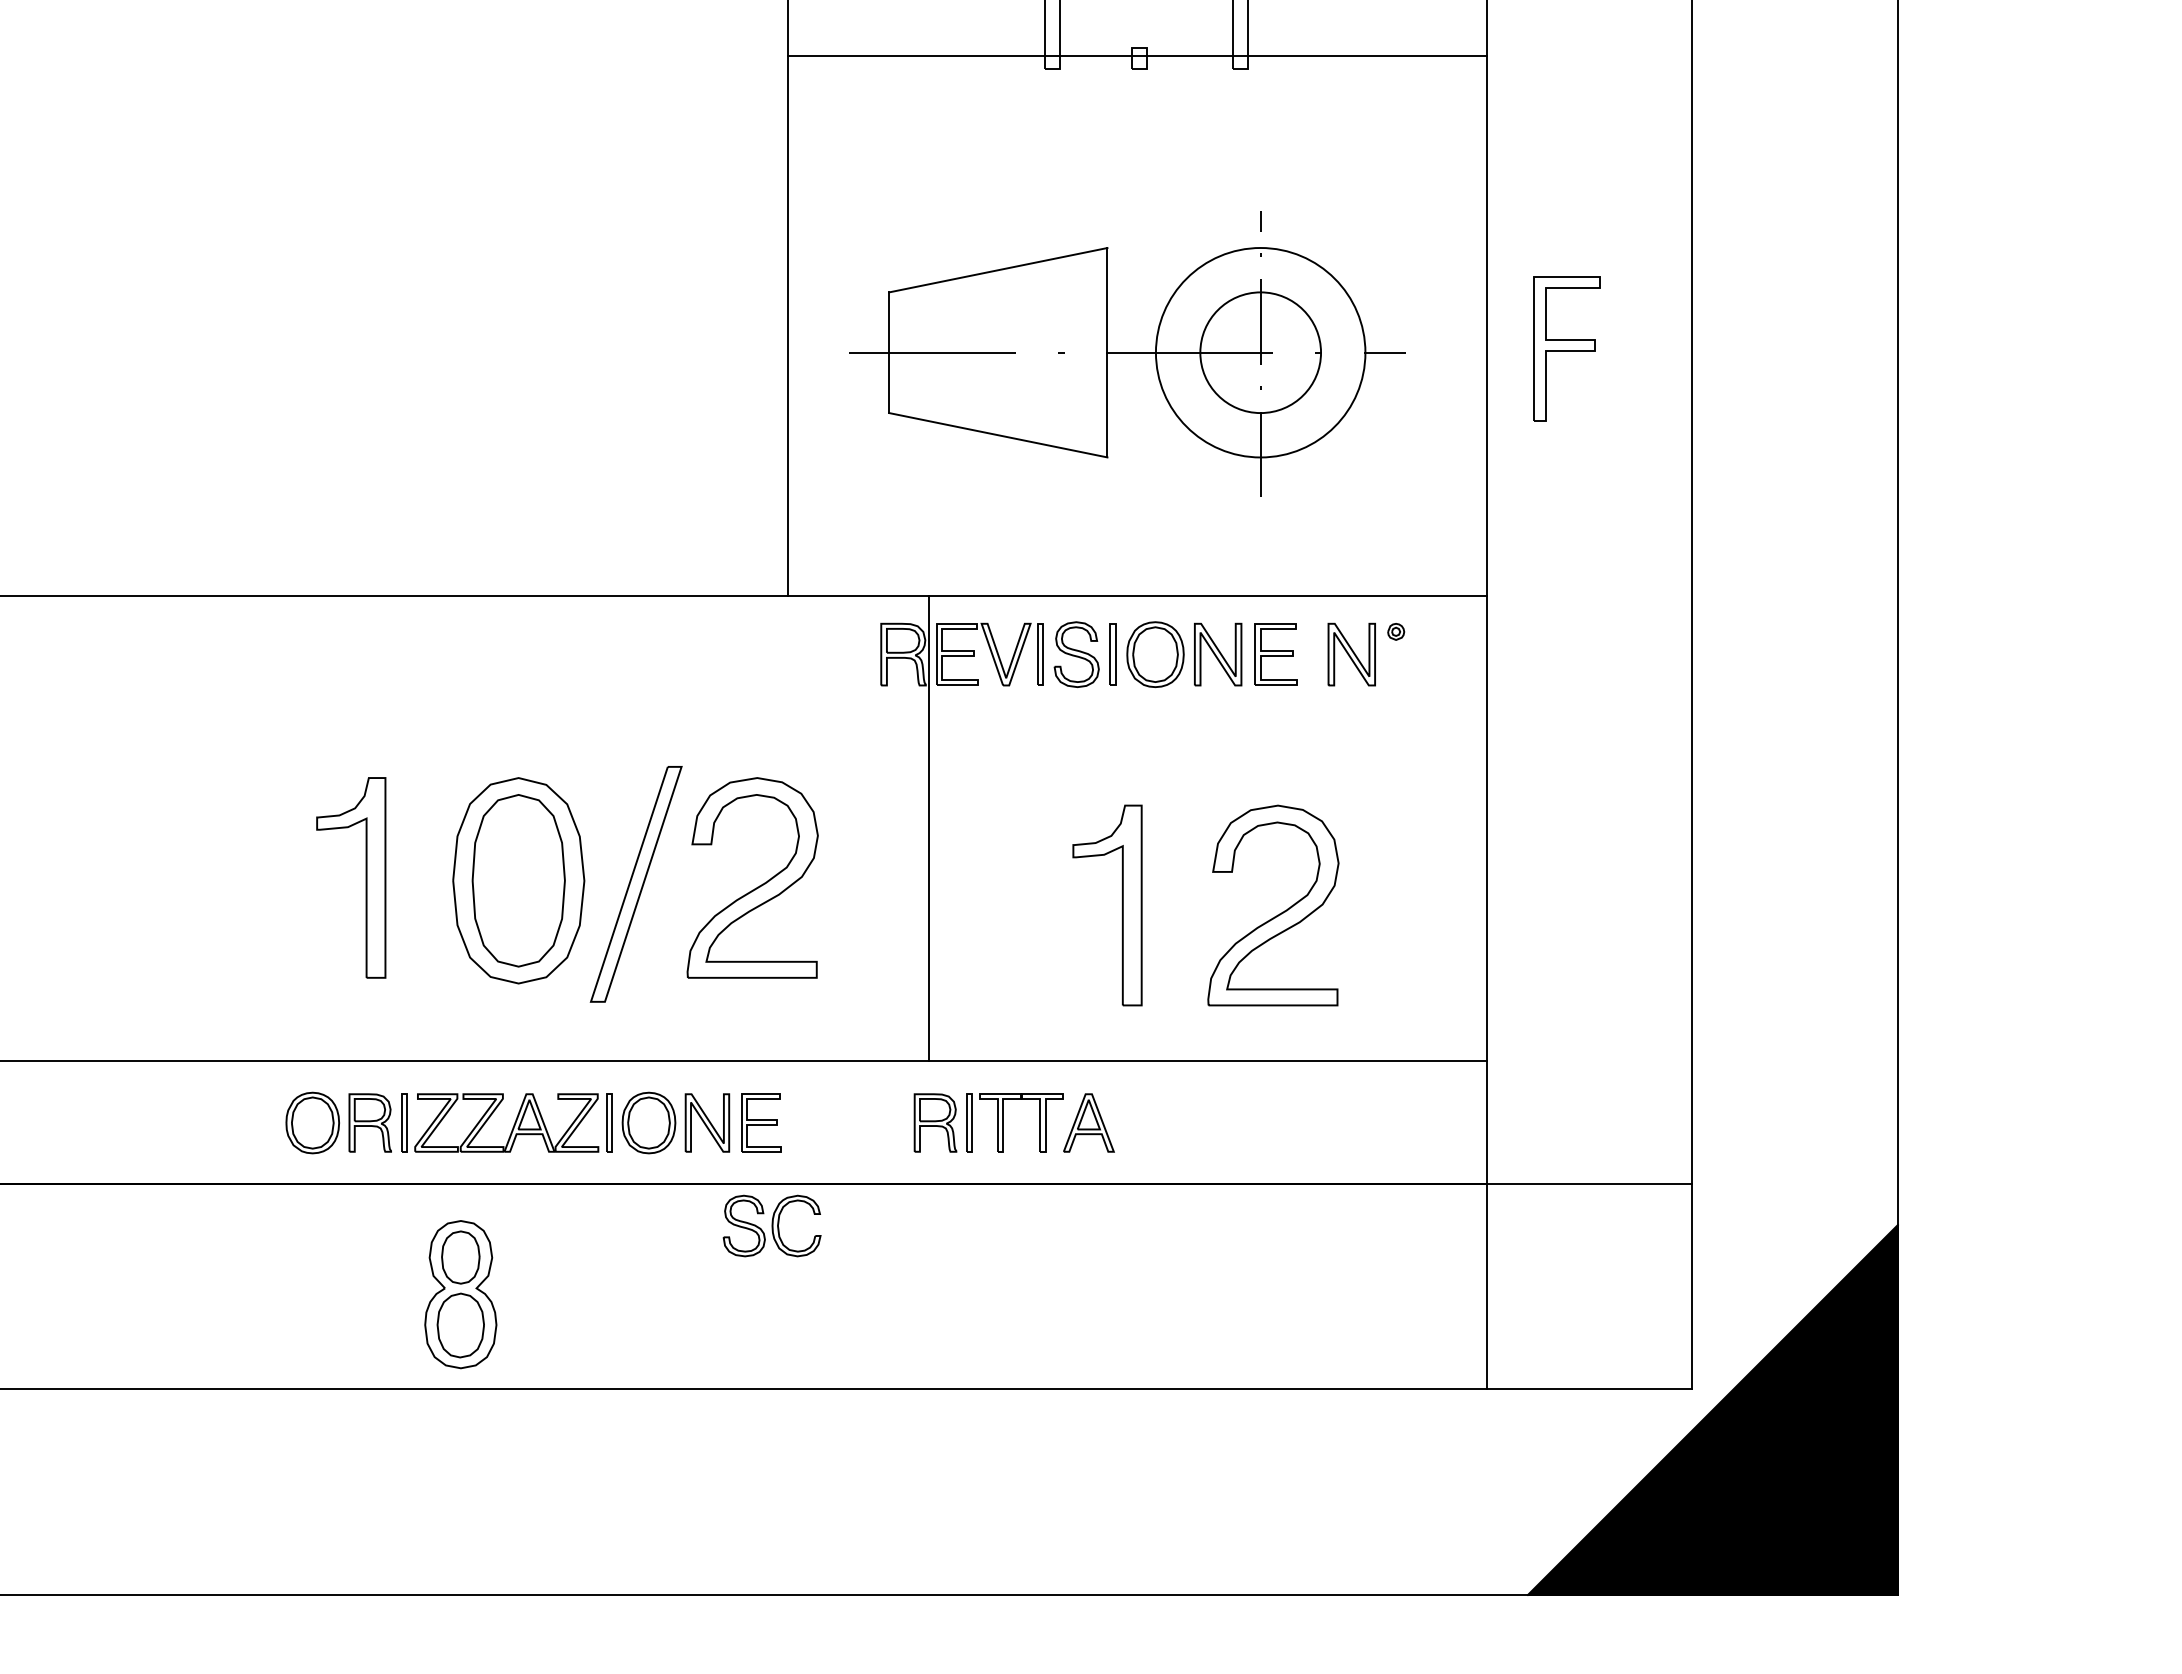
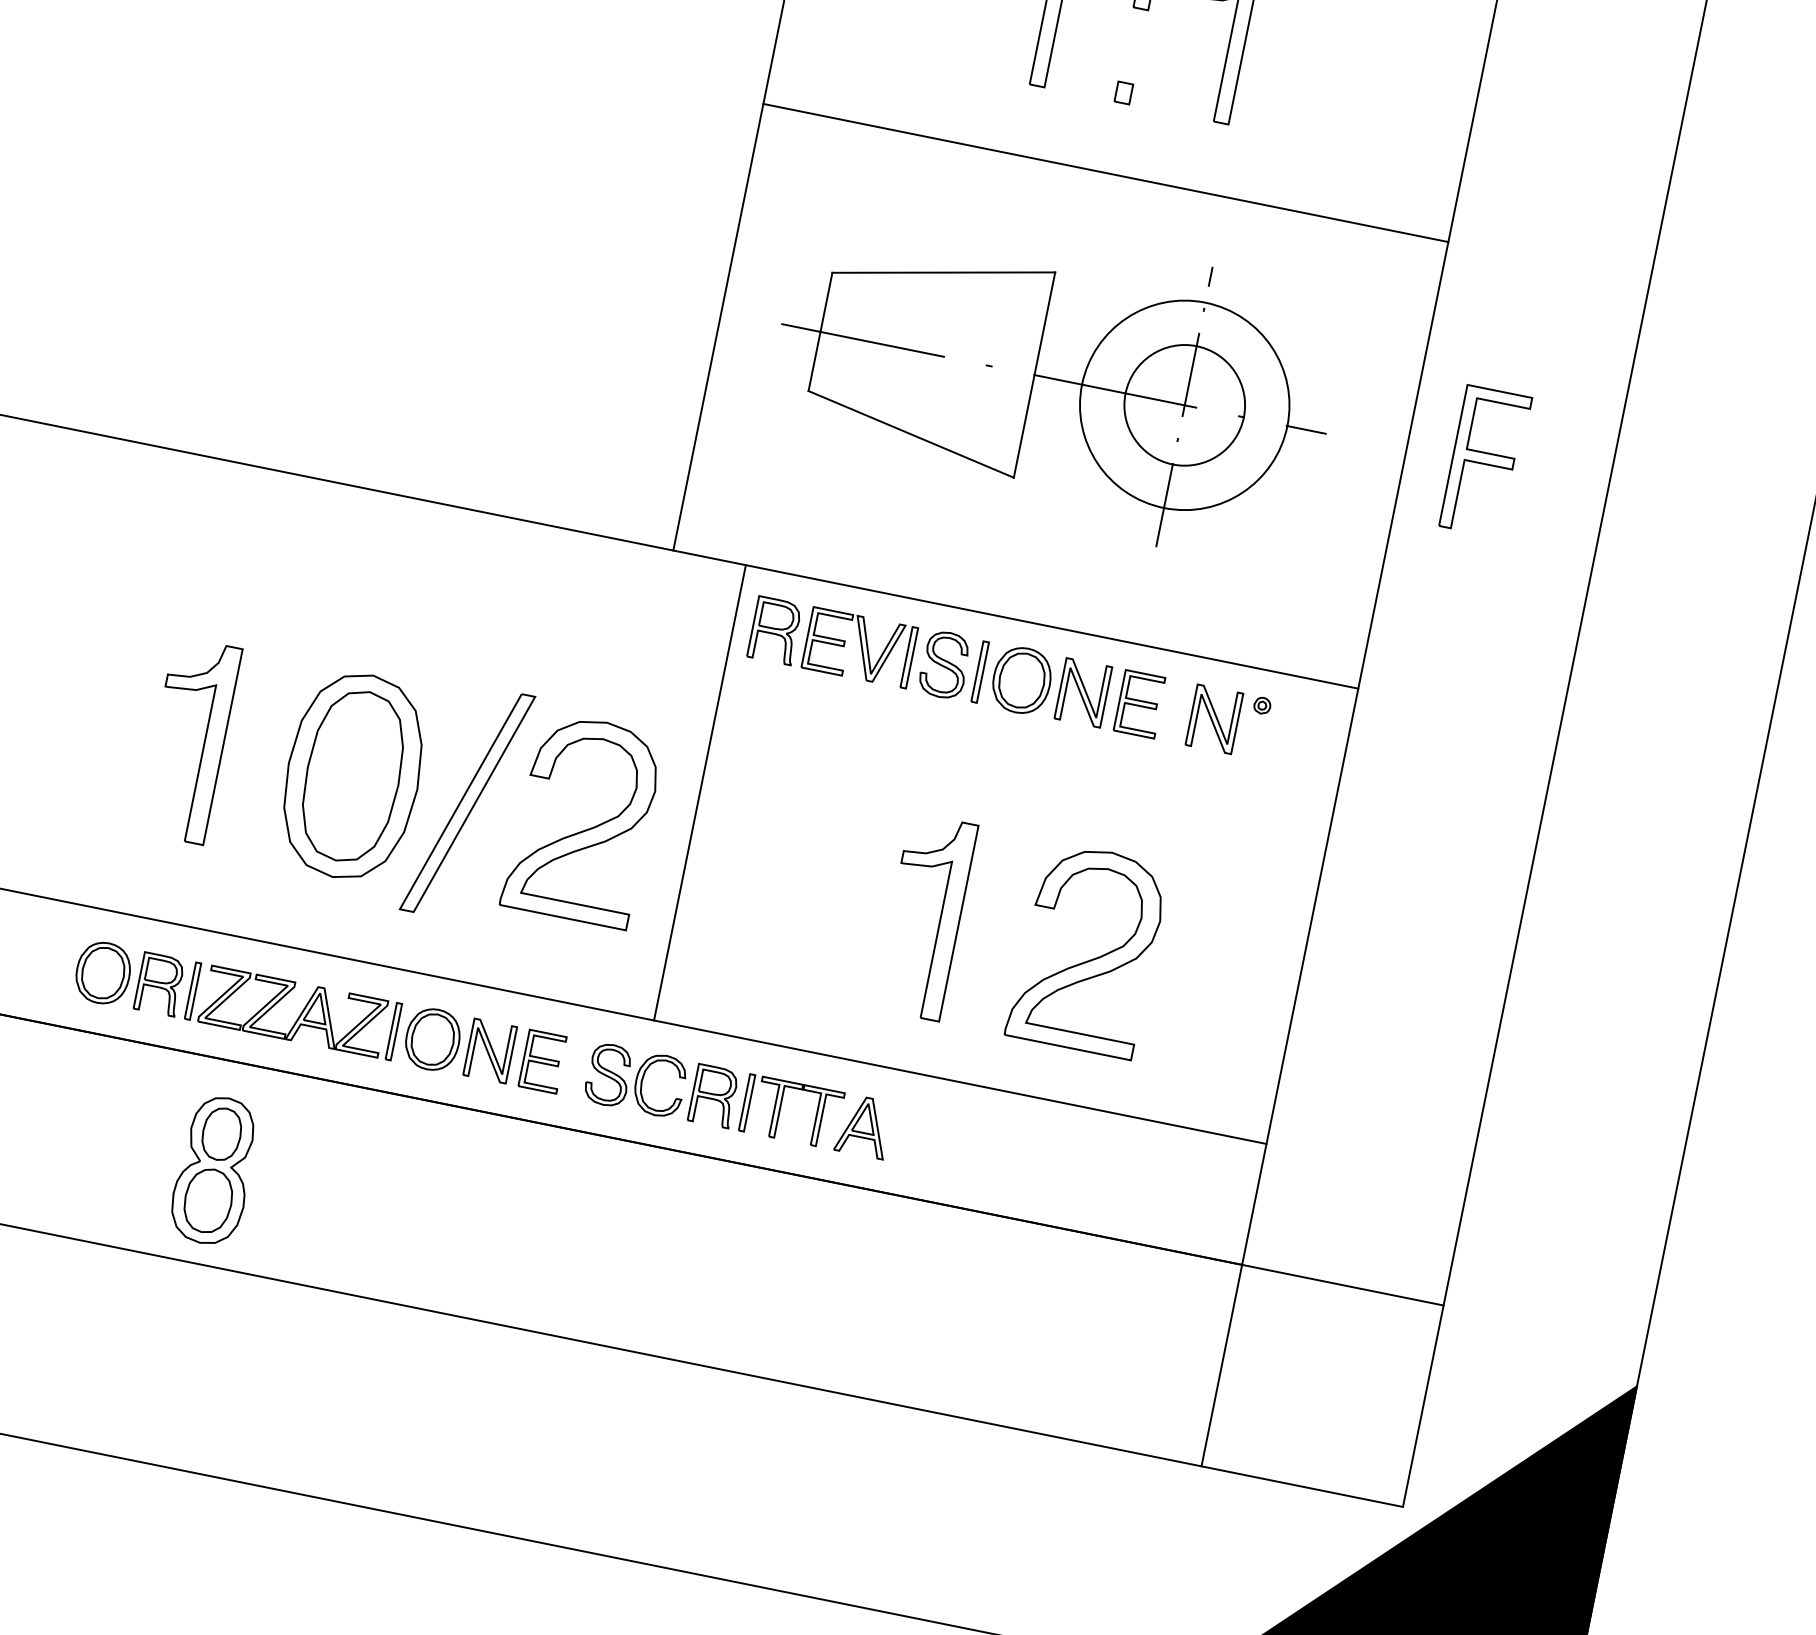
line: (1137, 55) -> (1105, 172), moved
line: (929, 828) -> (700, 793), moved
part: (771, 1225) -> (635, 1079), moved

